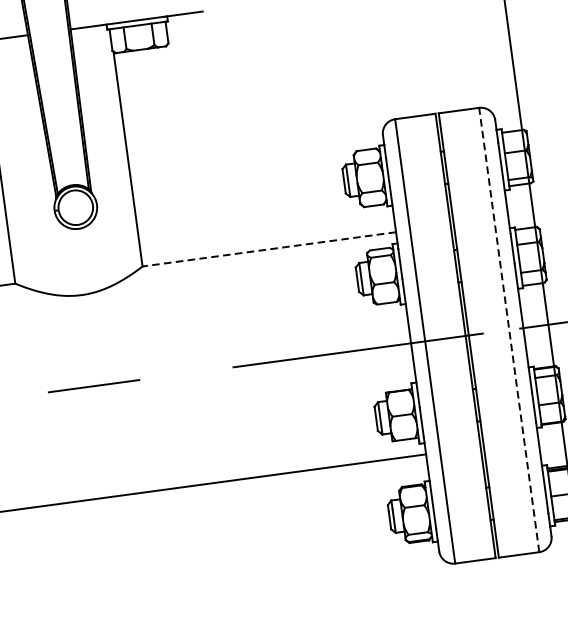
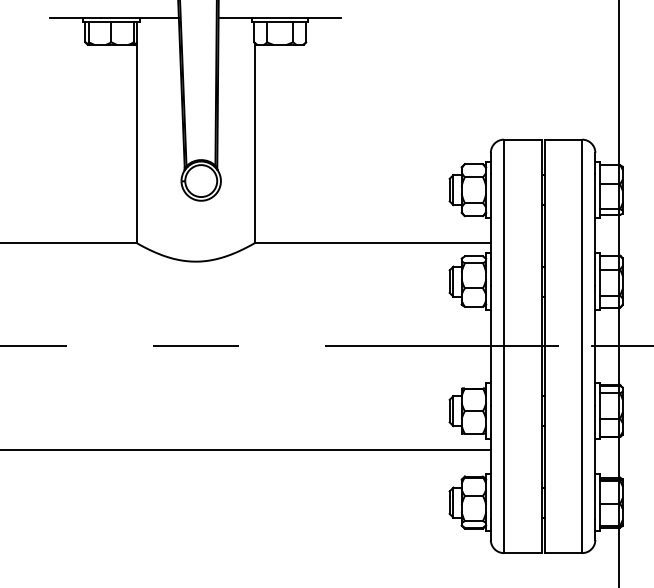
line: (268, 249) -> (372, 243), dashed -> solid
line: (509, 330) -> (582, 346), dashed -> solid

